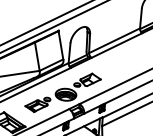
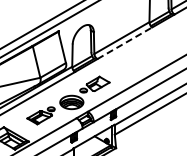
line: (116, 45) -> (124, 43), solid -> dashed

